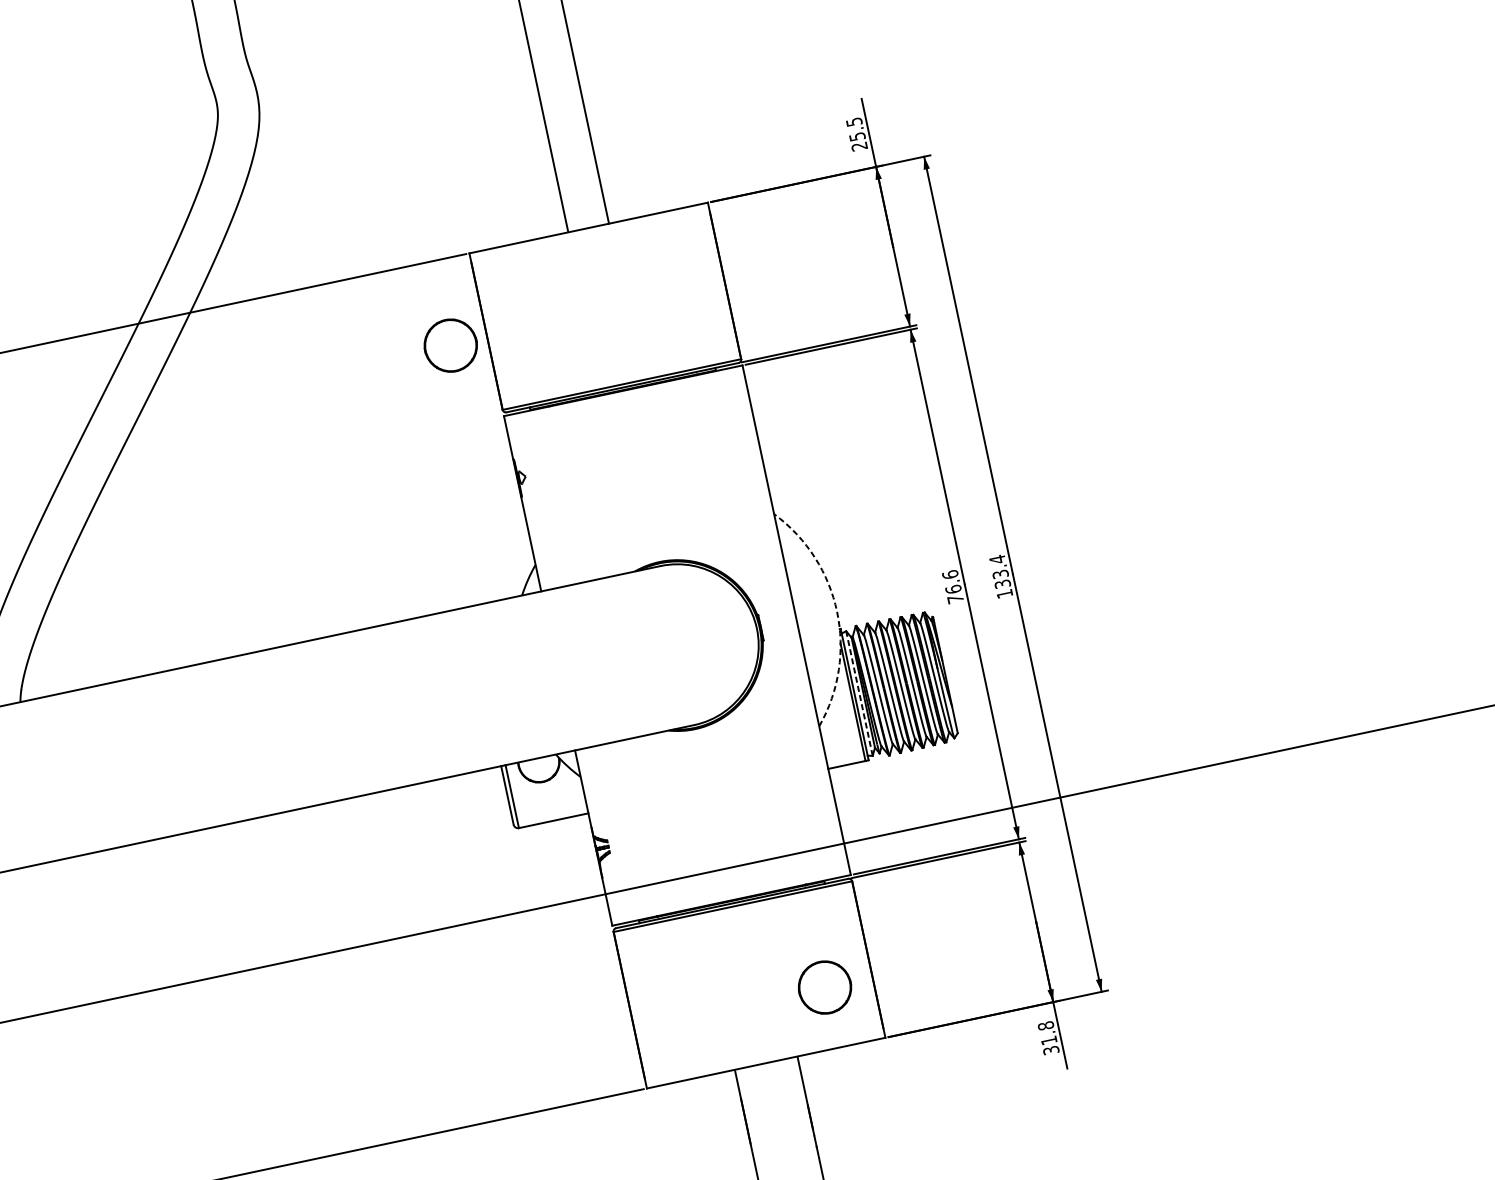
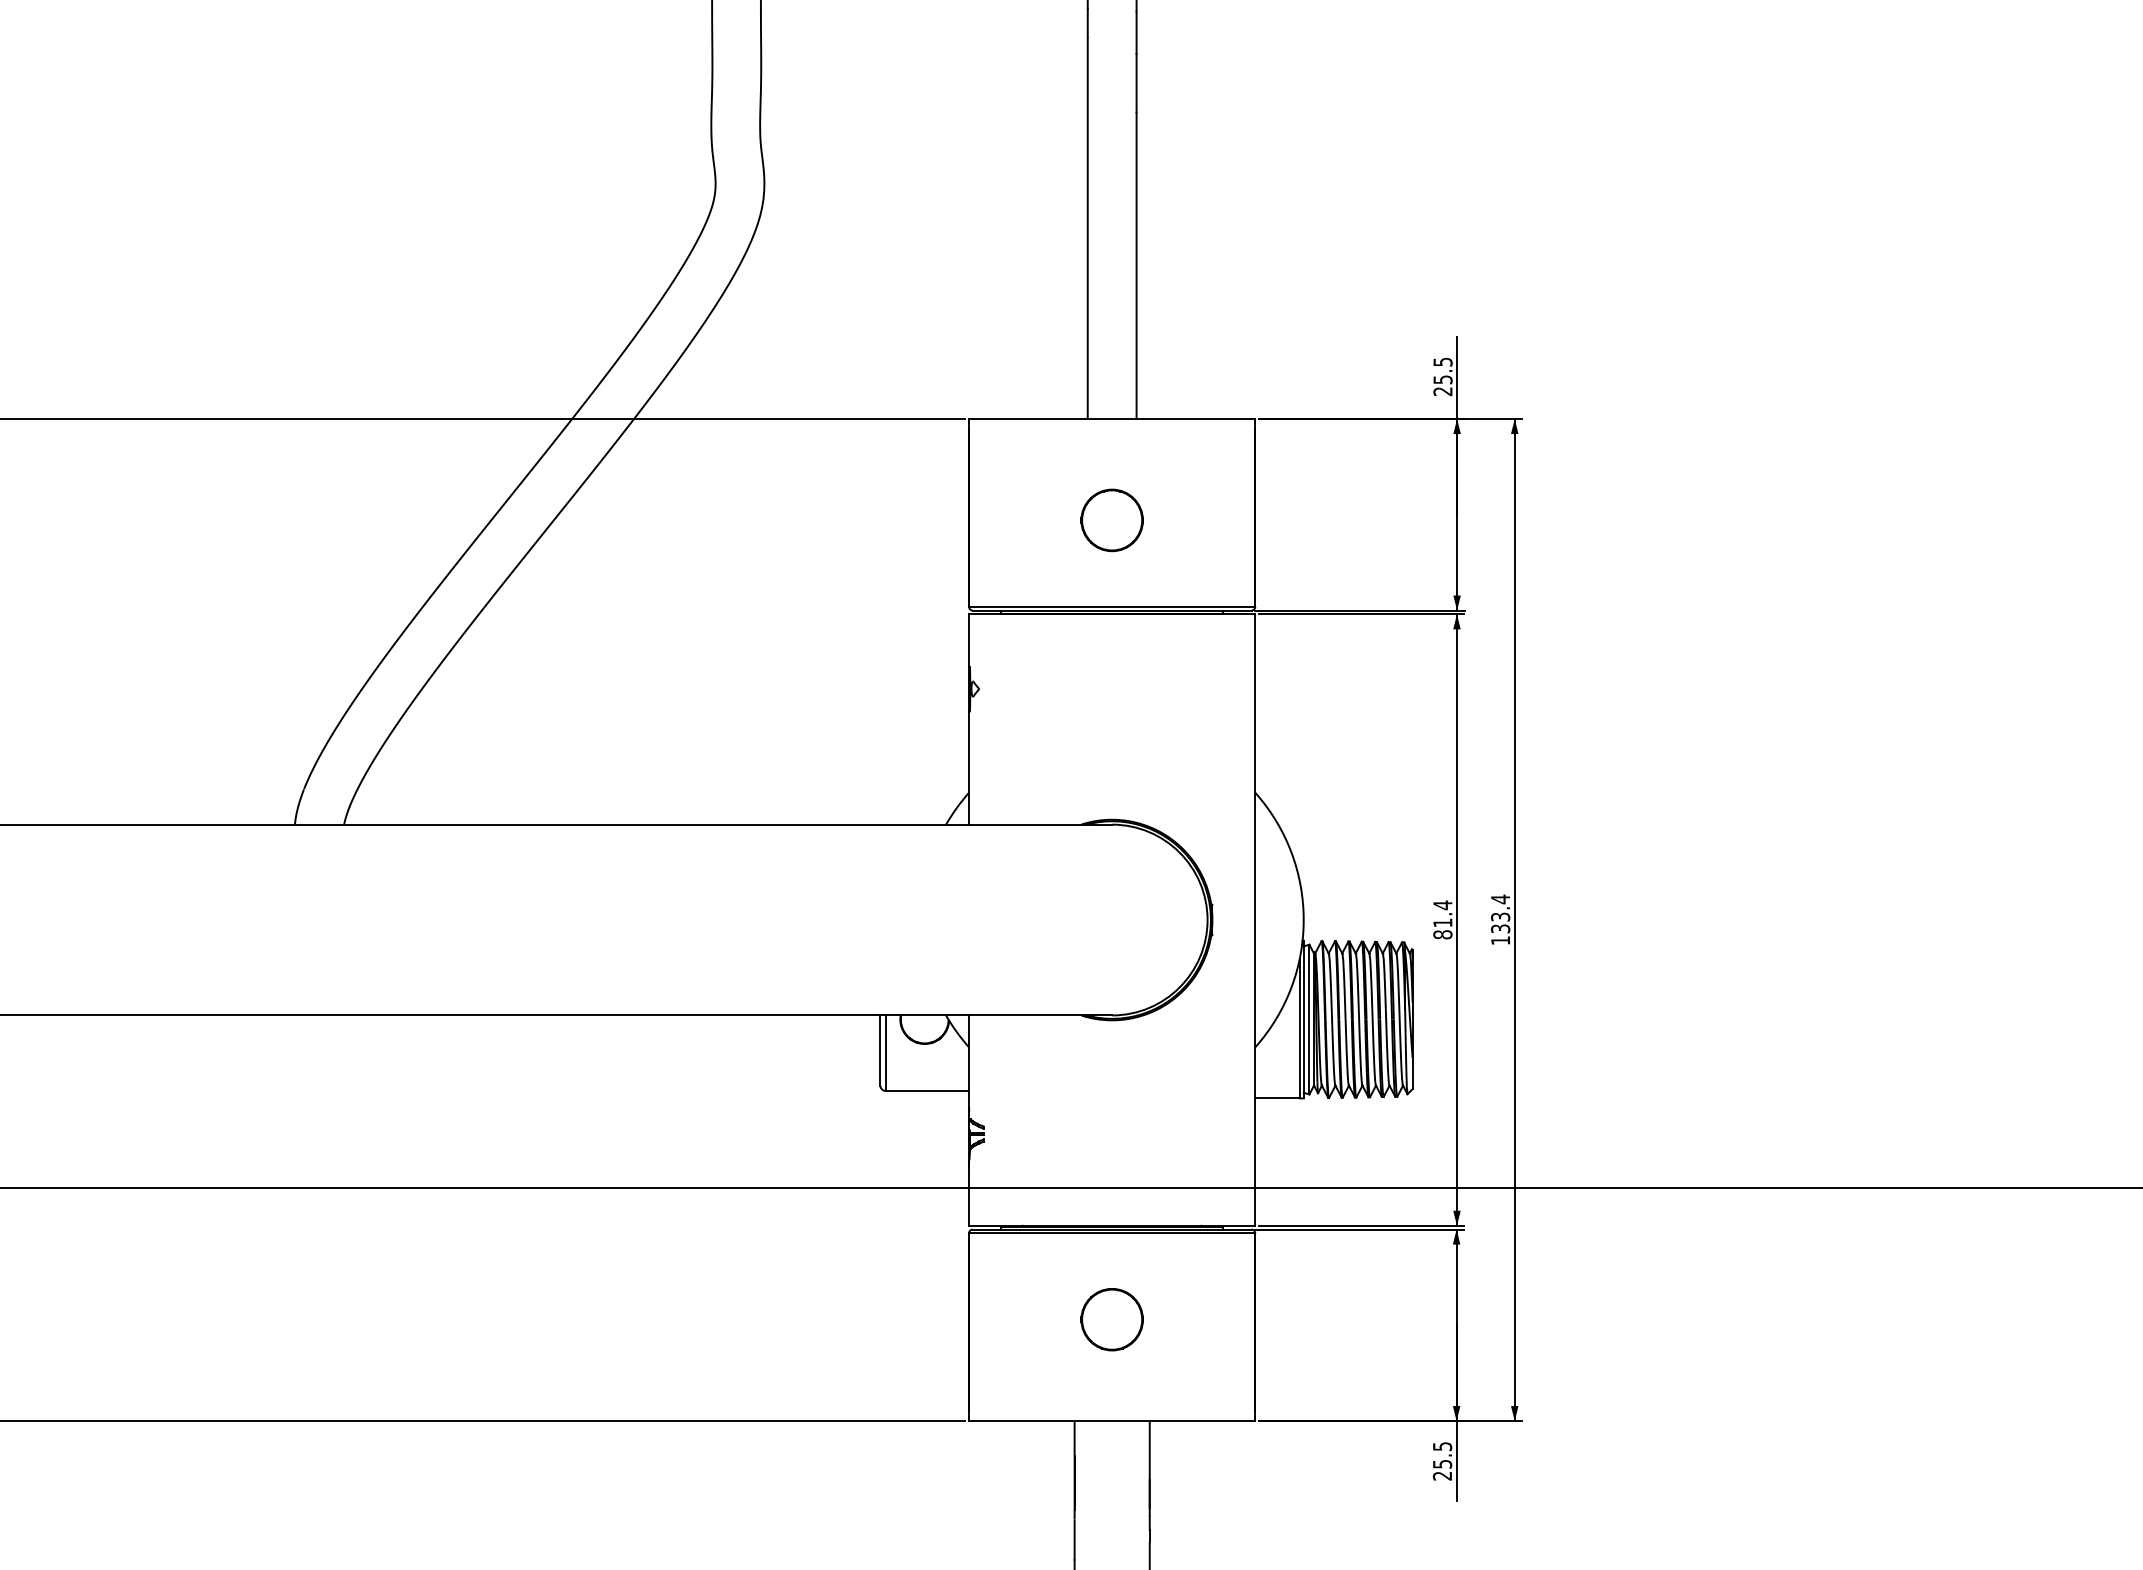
part: (450, 345) -> (1111, 520), moved
text: (952, 586) -> (1442, 919), 76.6 -> 81.4
arc: (836, 612) -> (1303, 920), dashed -> solid
line: (859, 693) -> (1309, 1019), dashed -> solid
circle: (824, 987) -> (1111, 1319), moved
text: (1048, 1038) -> (1442, 1461), 31.8 -> 25.5

